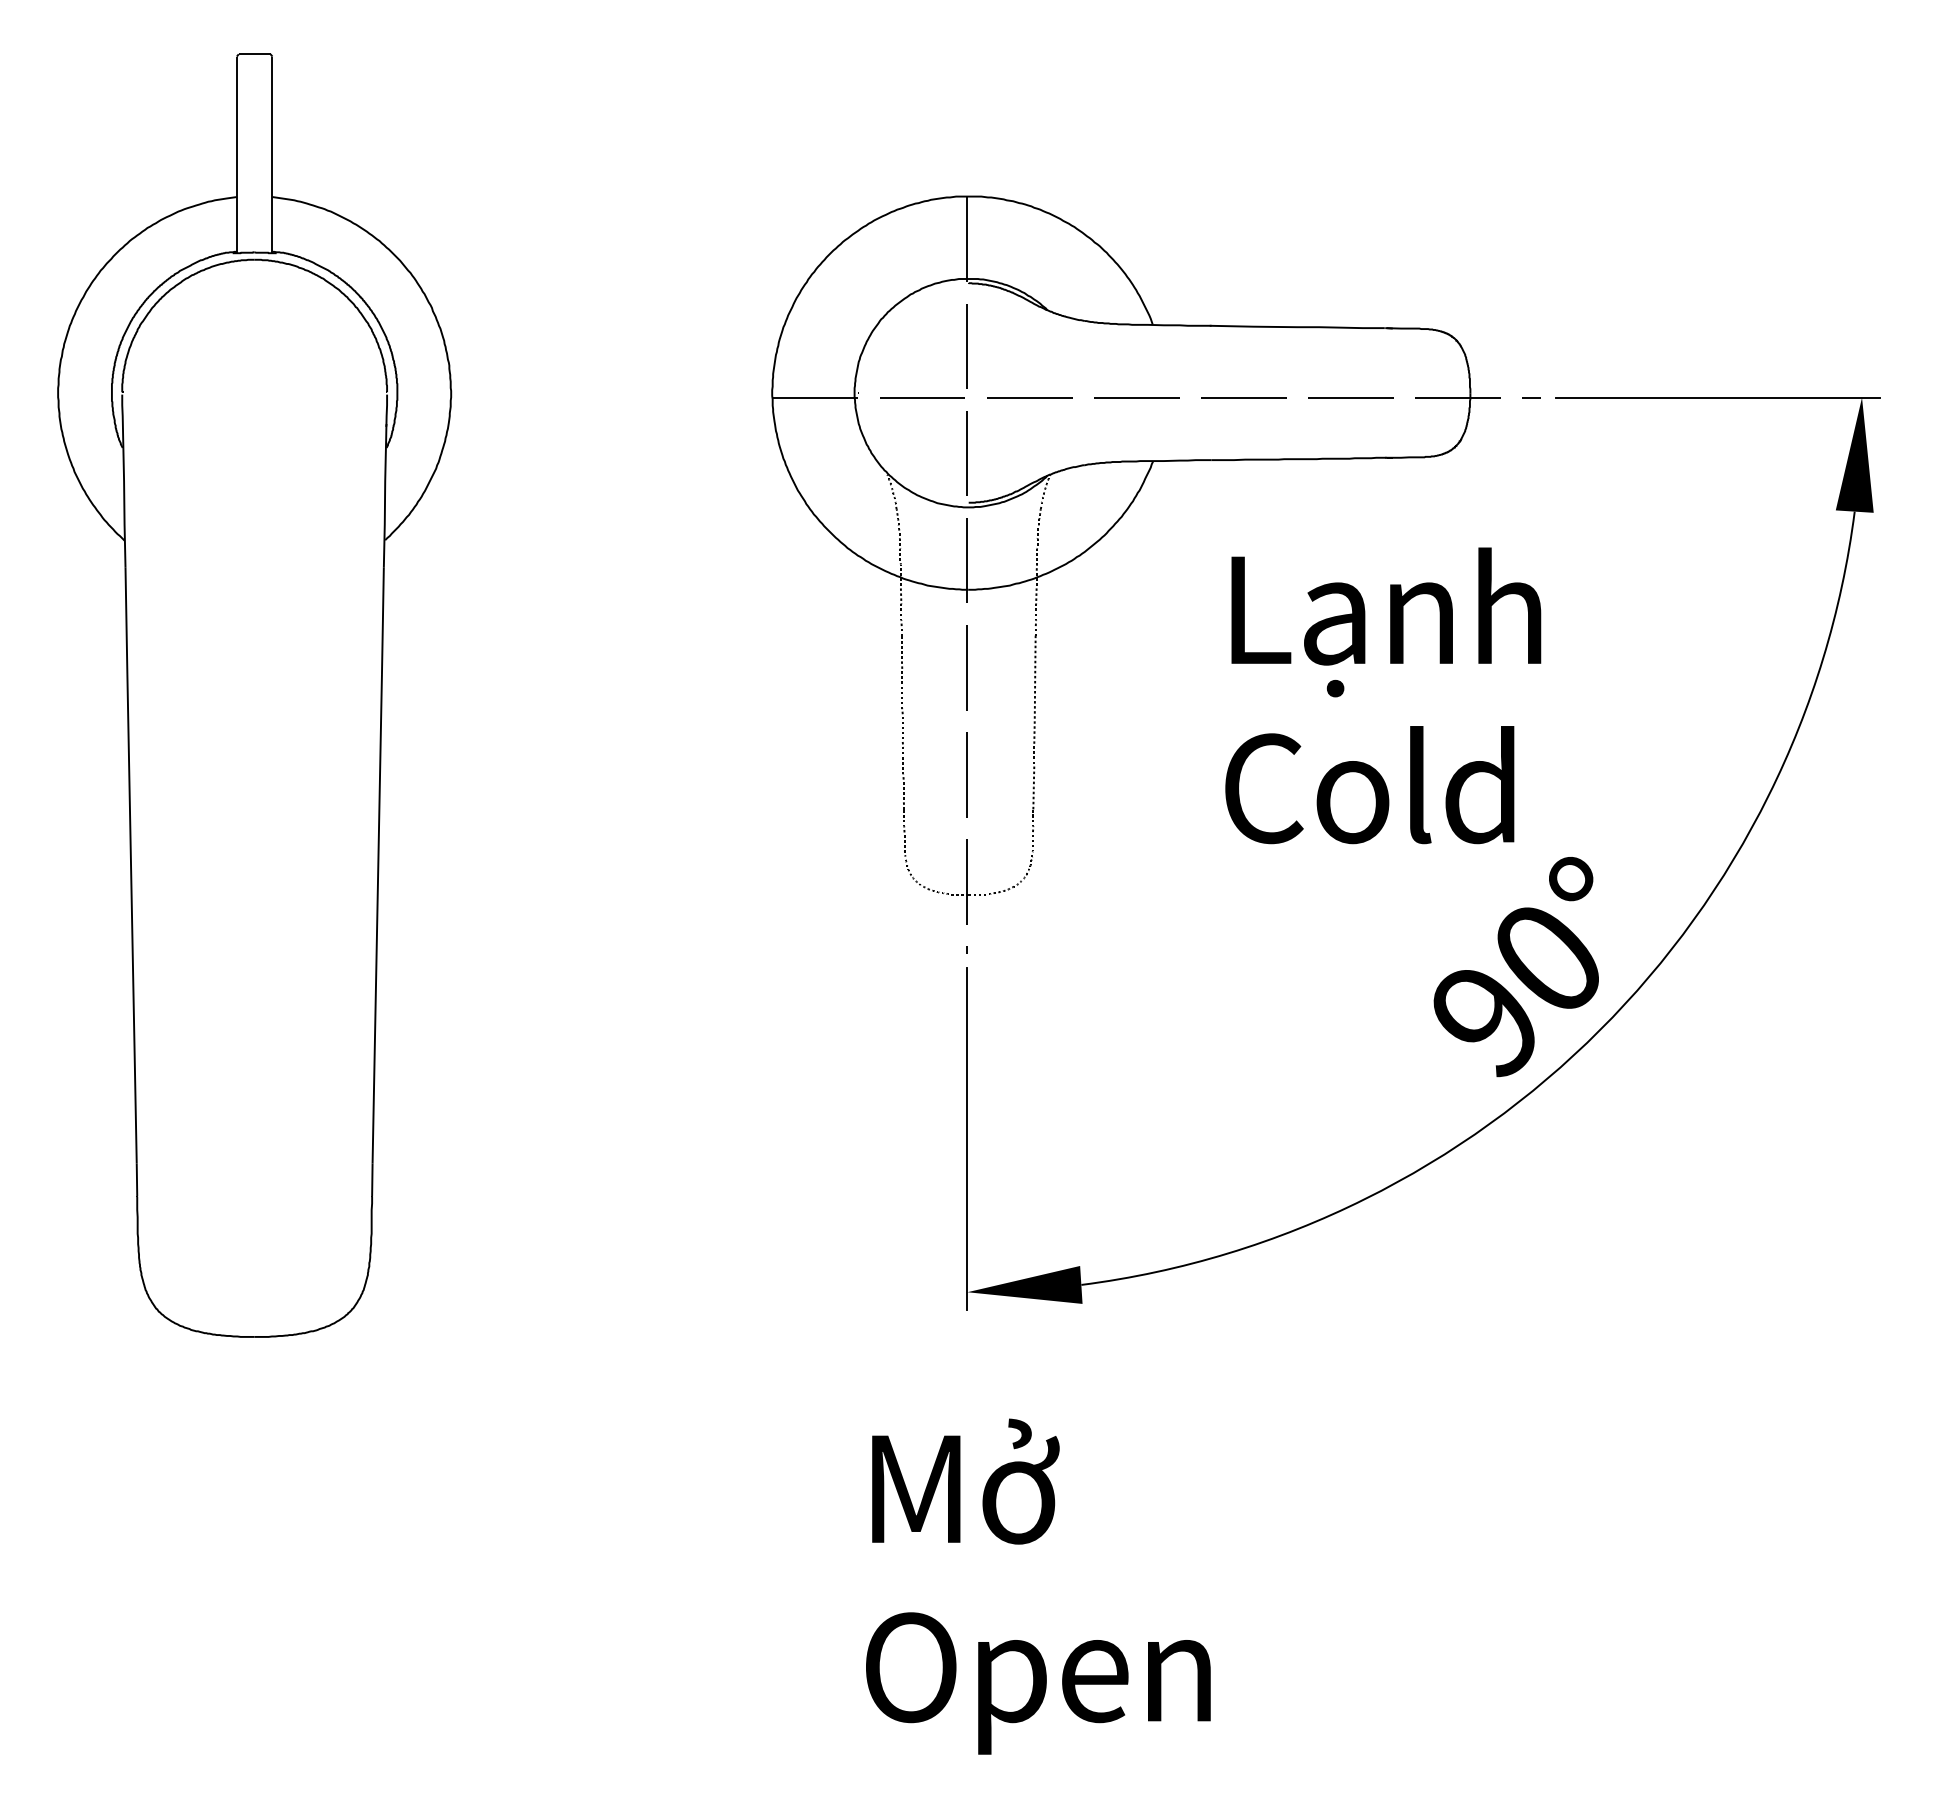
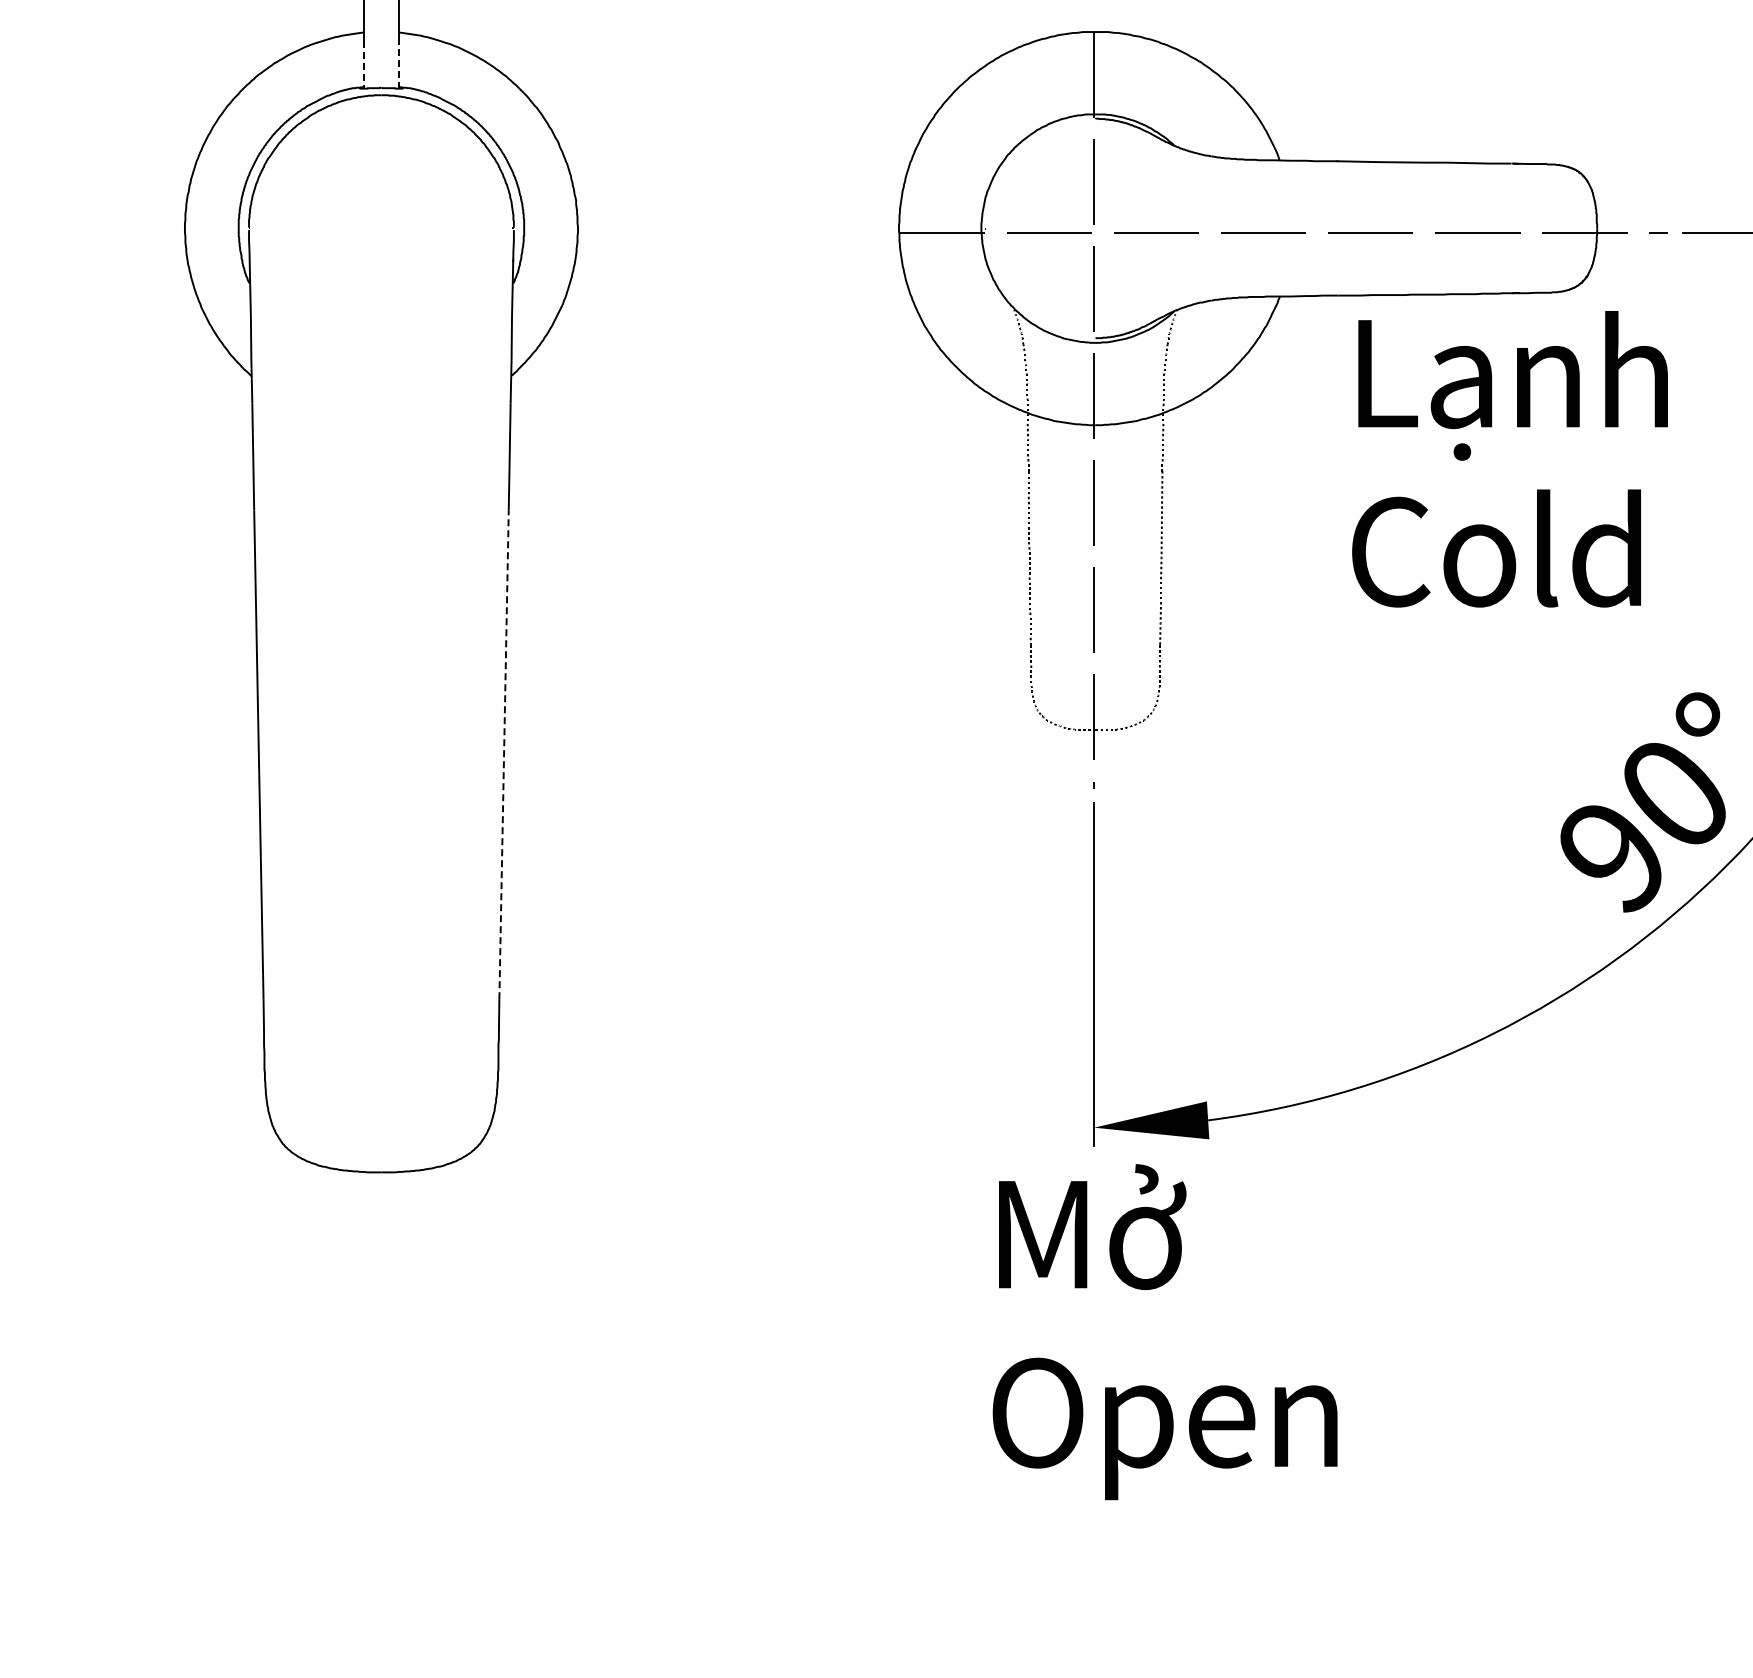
line: (236, 229) -> (363, 64), solid -> dashed
line: (272, 229) -> (399, 64), solid -> dashed
text: (1383, 695) -> (1510, 458), moved
line: (377, 918) -> (504, 753), solid -> dashed
text: (1038, 1586) -> (1165, 1331), moved

